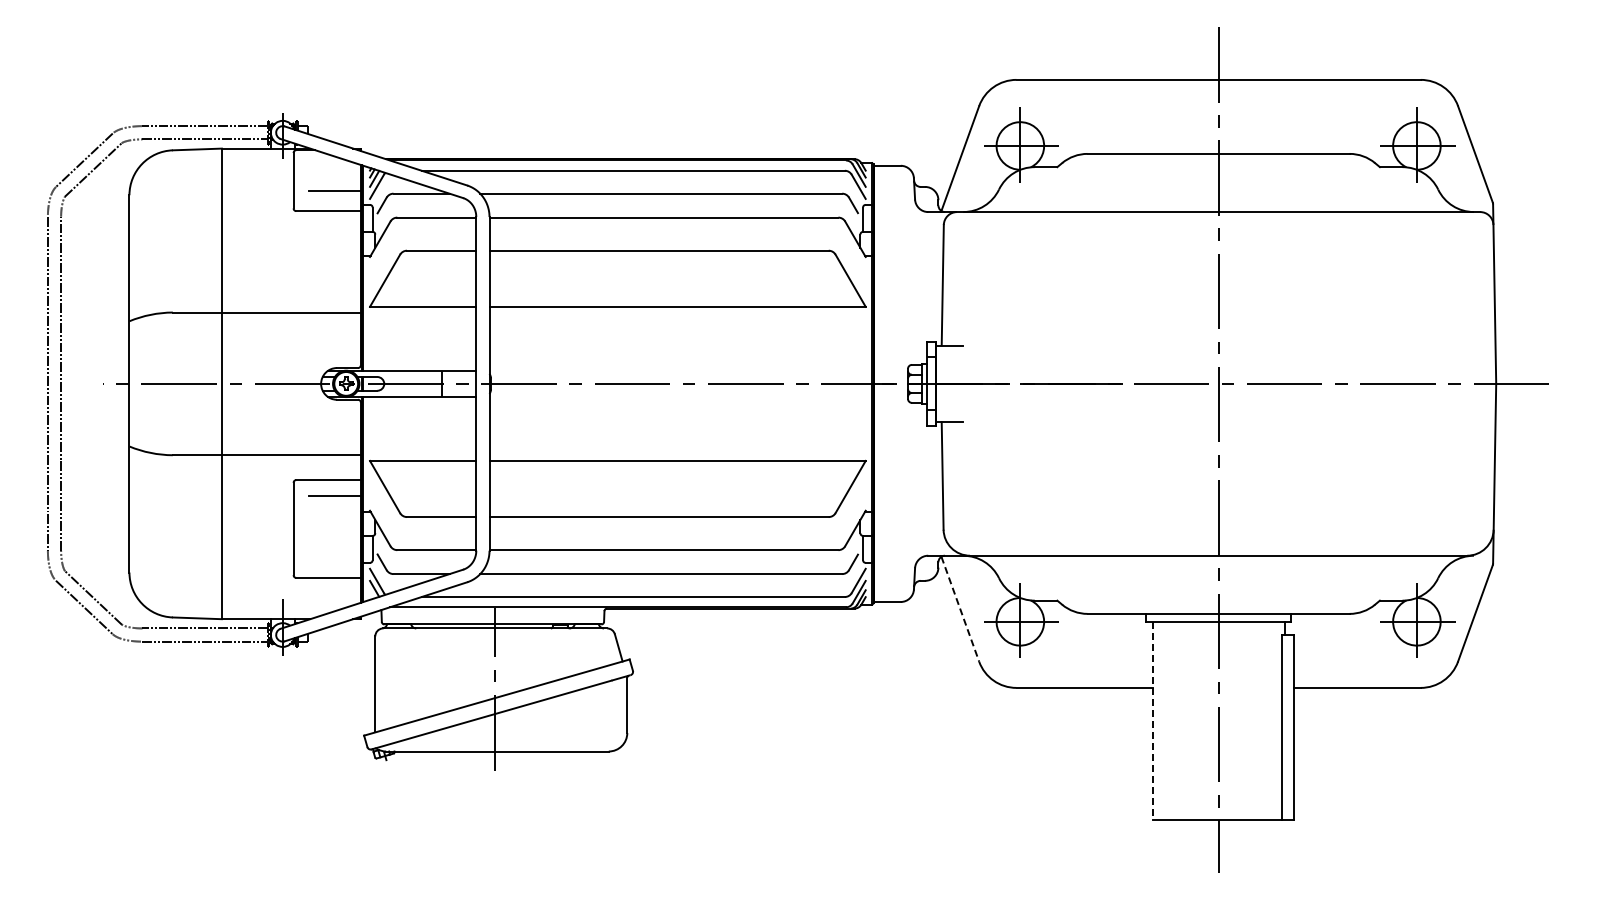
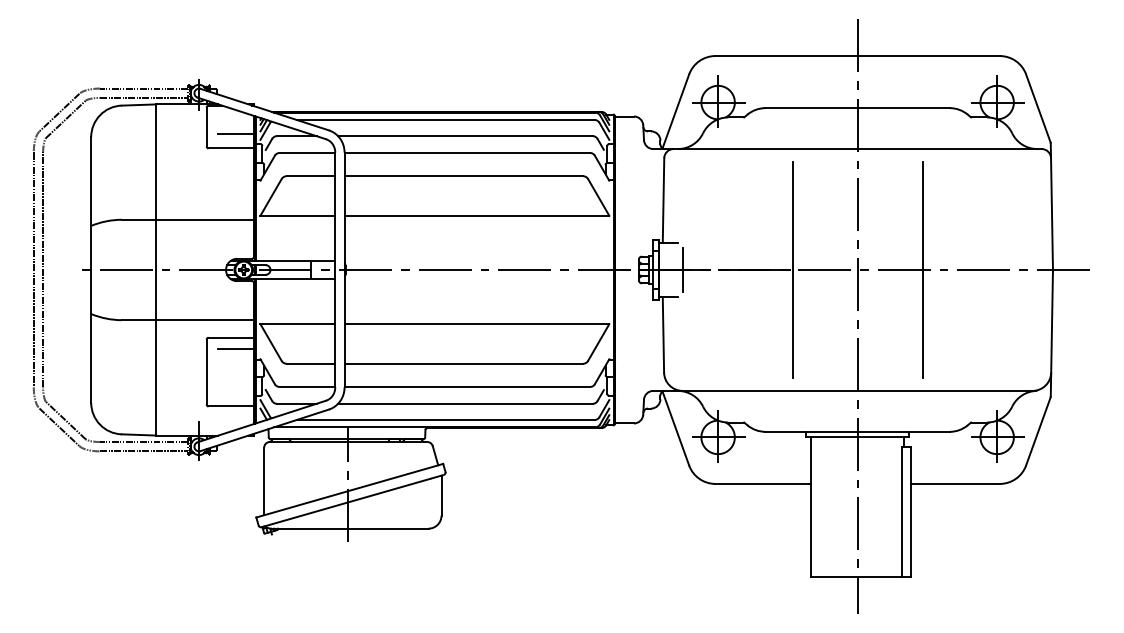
line: (969, 383) -> (682, 269), added
line: (1126, 383) -> (792, 269), added
line: (1311, 383) -> (922, 269), added
line: (960, 609) -> (675, 428), dashed -> solid
line: (1152, 721) -> (811, 507), dashed -> solid

